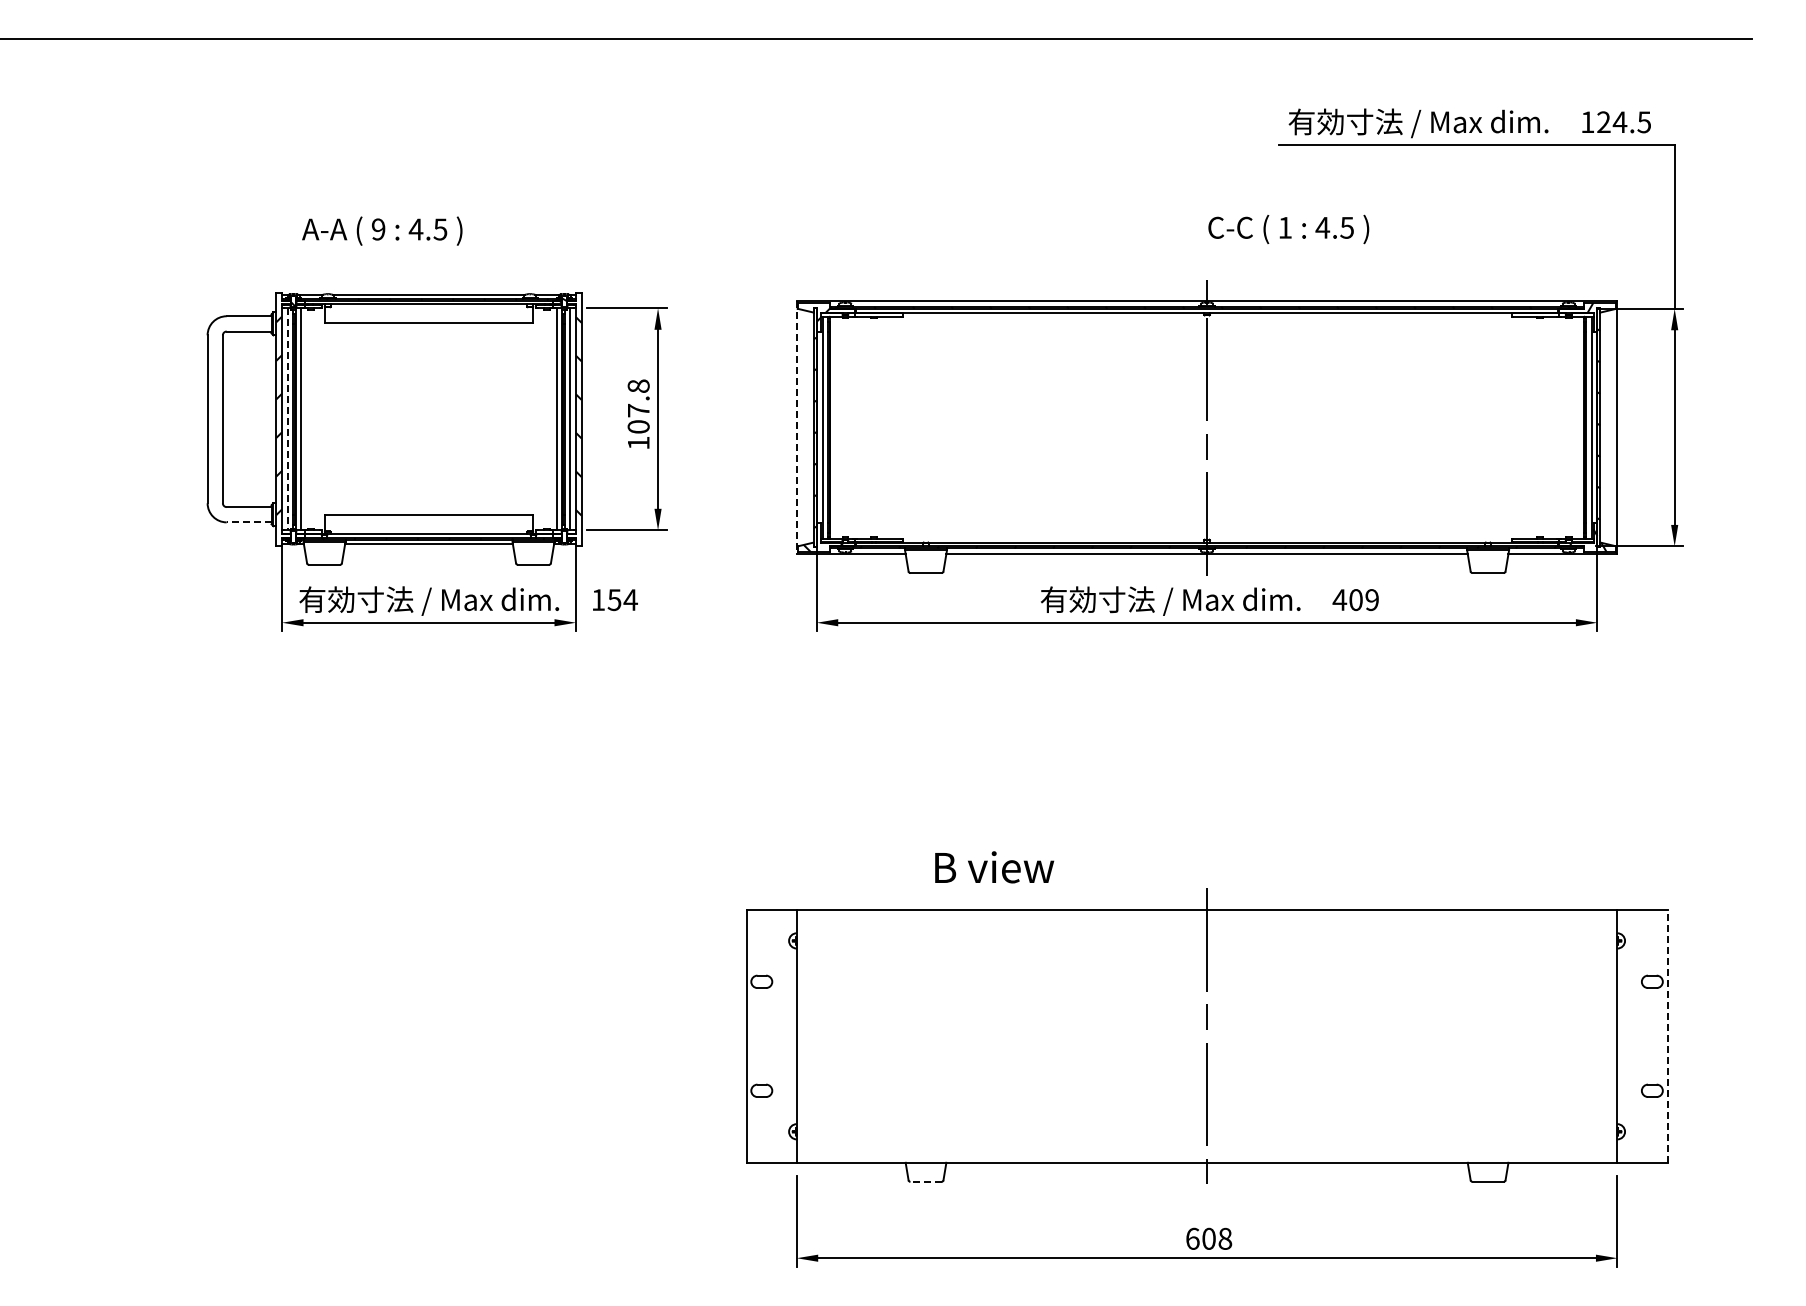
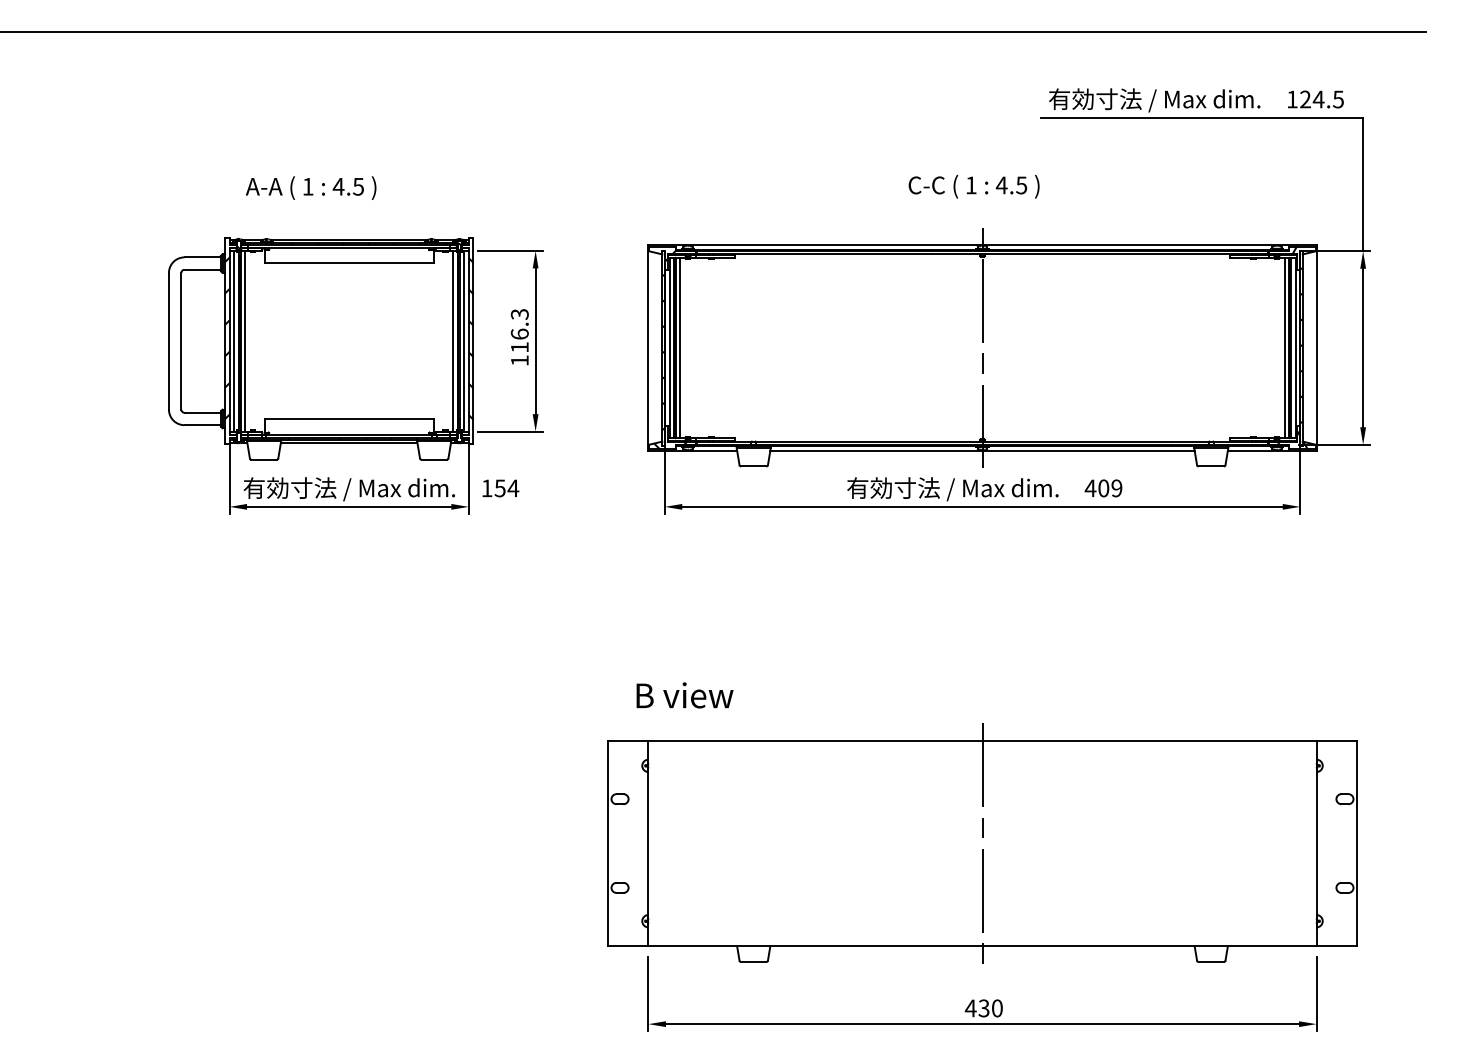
text: (378, 229) -> (308, 186), 9 -> 1
text: (1288, 229) -> (973, 186), moved
text: (638, 406) -> (519, 330), 107.8 -> 116.3
line: (287, 419) -> (233, 341), dashed -> solid
line: (835, 427) -> (680, 347), added
line: (1578, 427) -> (1284, 347), added
line: (796, 428) -> (648, 348), dashed -> solid
line: (248, 522) -> (202, 425), dashed -> solid
text: (994, 867) -> (684, 695), moved
line: (1667, 1035) -> (1357, 842), dashed -> solid
line: (926, 1181) -> (754, 961), dashed -> solid
text: (1208, 1238) -> (983, 1008), 608 -> 430

